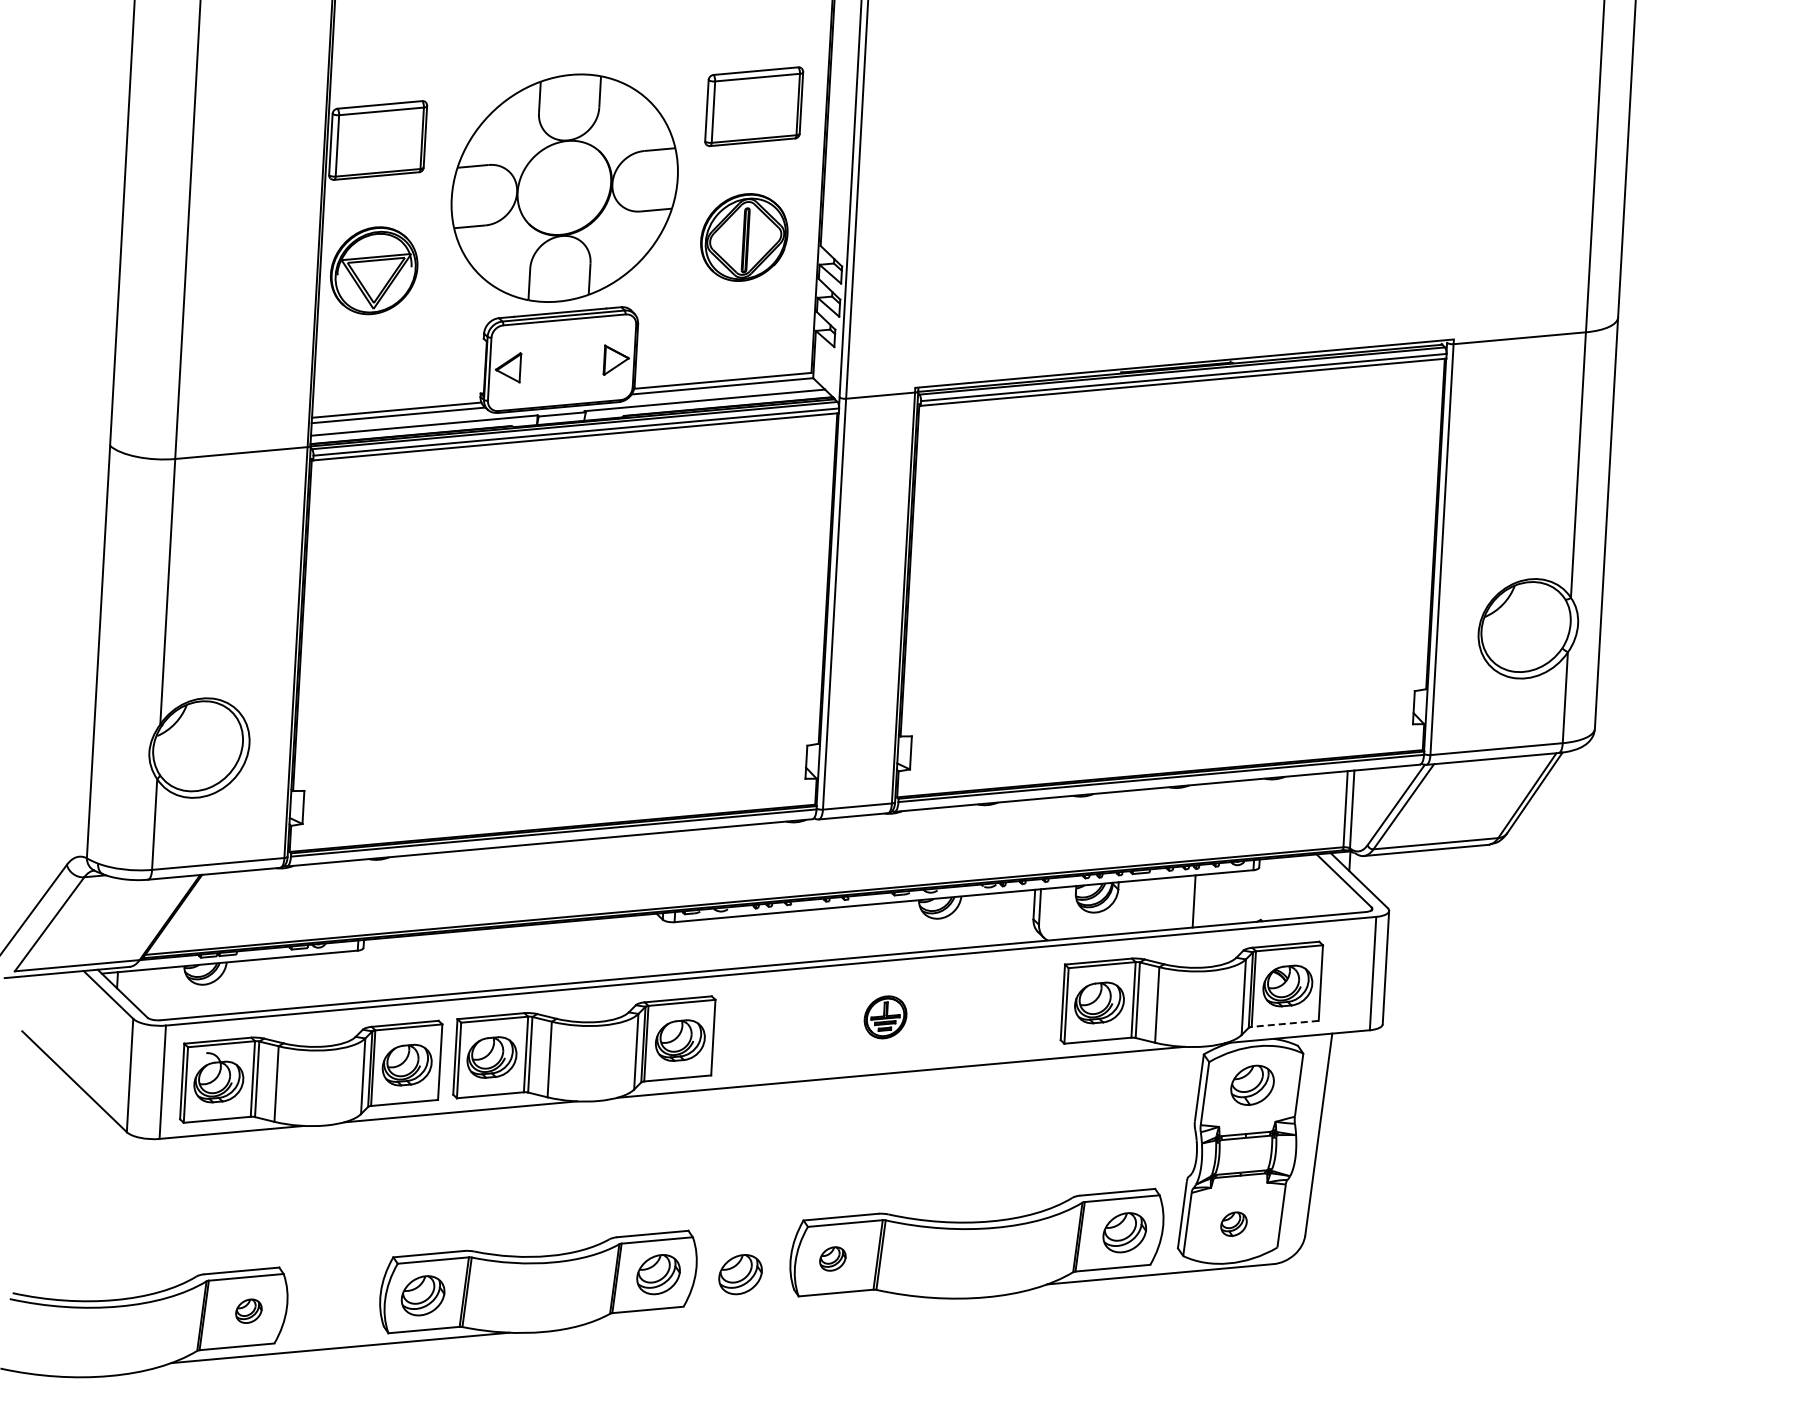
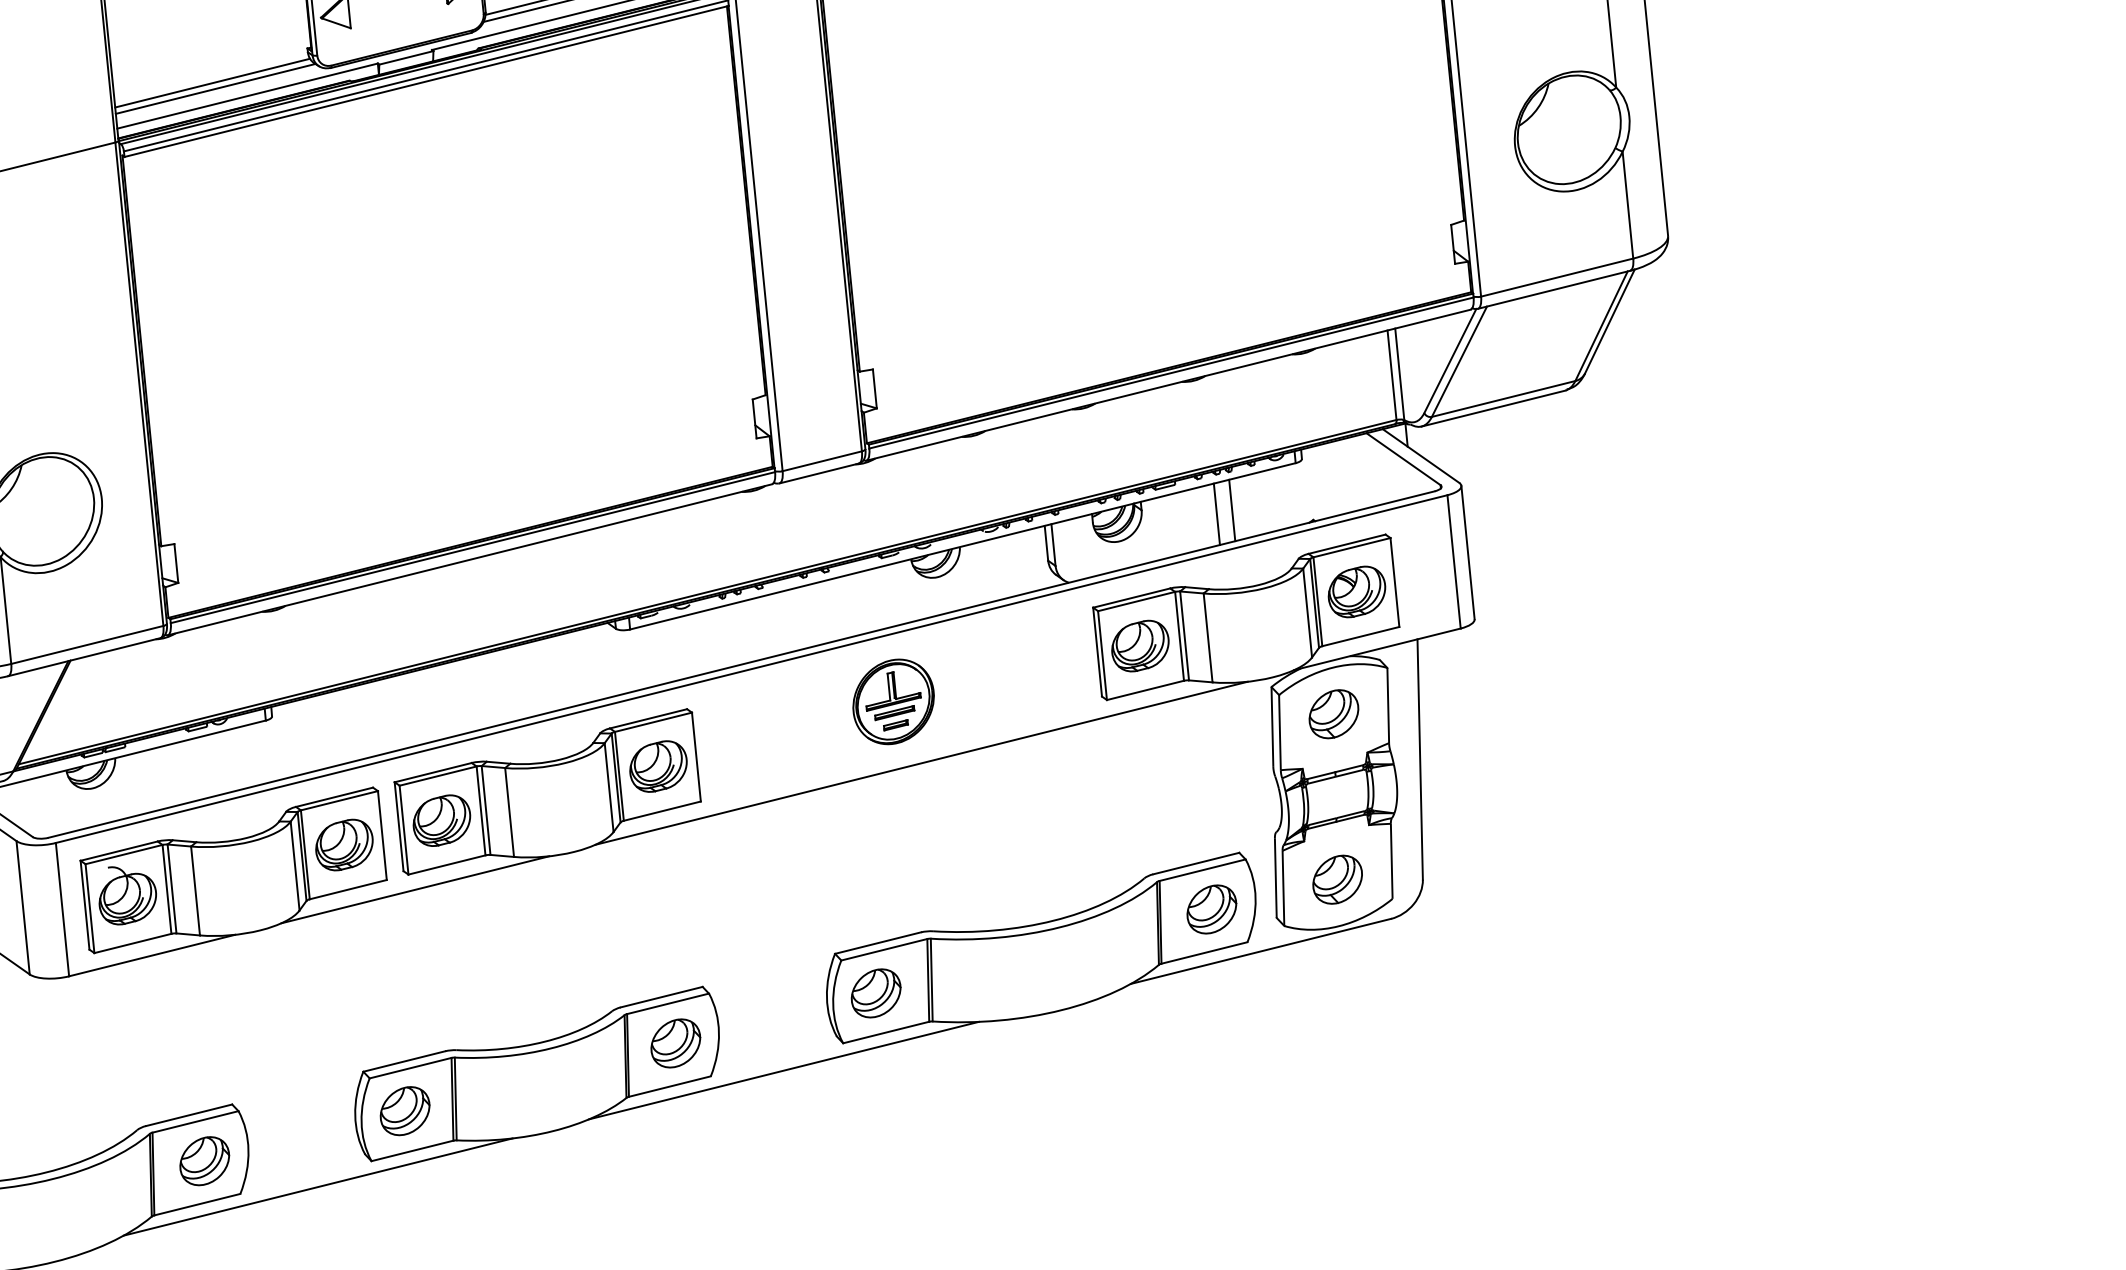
line: (1180, 902) -> (1216, 514), added
part: (885, 1017) -> (893, 702), size x1.67
line: (1285, 1023) -> (1361, 636), dashed -> solid
part: (1233, 1223) -> (1336, 878), size x1.67
part: (832, 1258) -> (875, 992), size x1.67
part: (740, 1274) -> (771, 1028), removed
part: (248, 1310) -> (204, 1160), size x1.67
line: (745, 1311) -> (783, 1070), added

